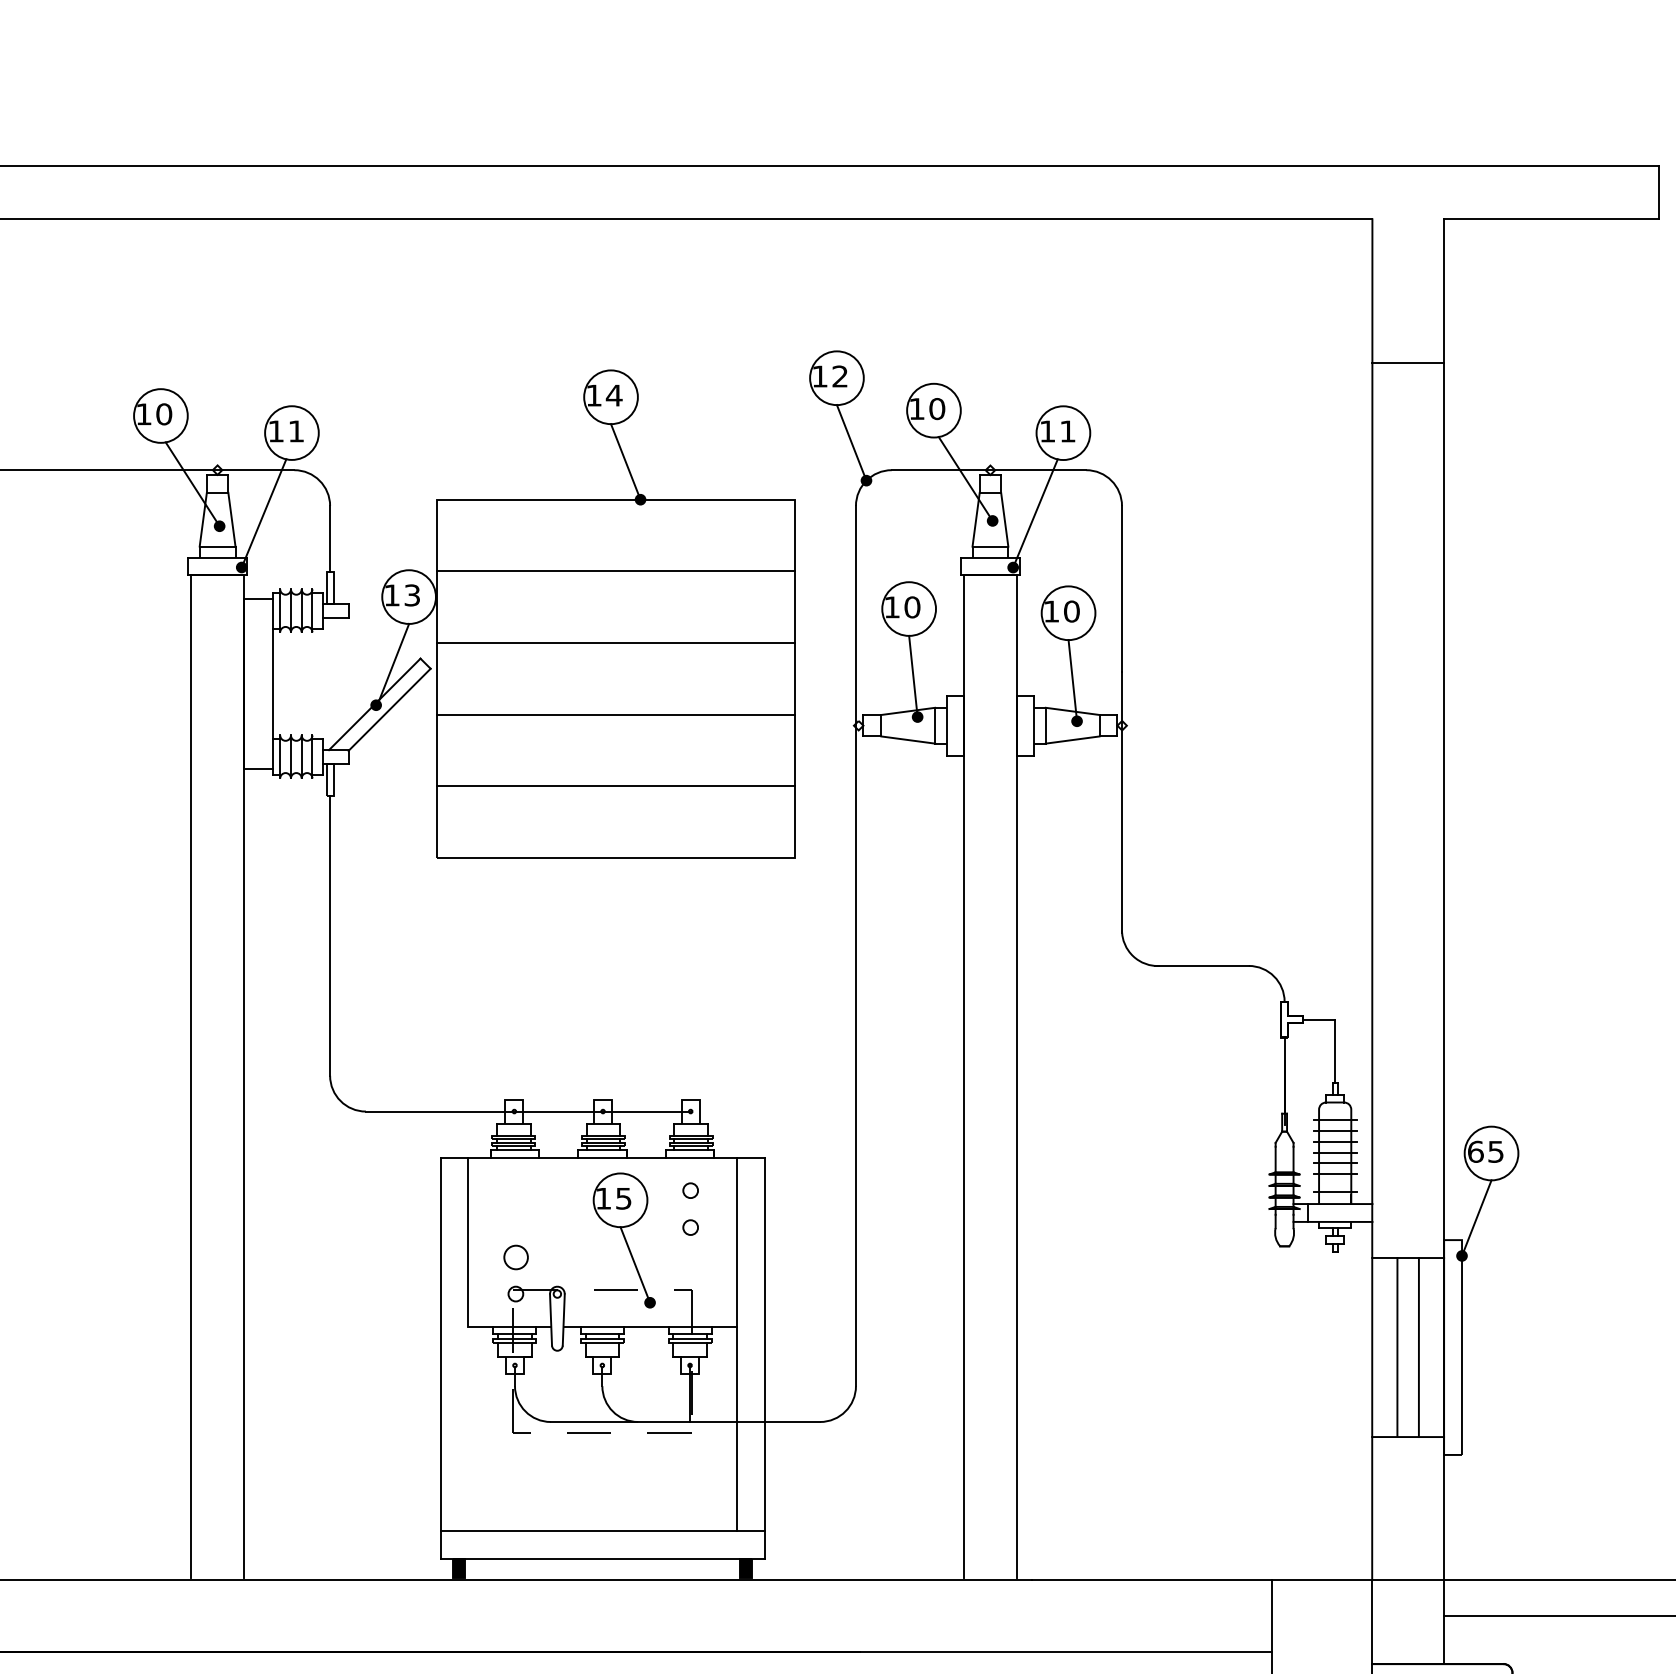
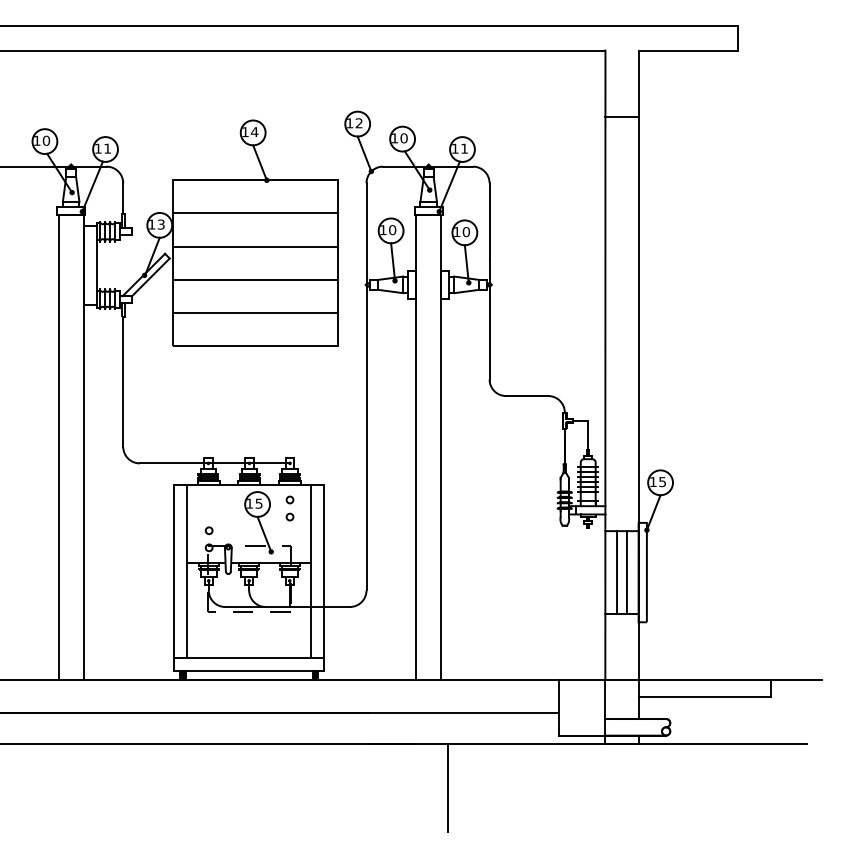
text: (1474, 1152) -> (652, 482), 65 -> 15
circle: (514, 1256) -> (208, 530), size x0.62
line: (469, 1427) -> (187, 609), added

